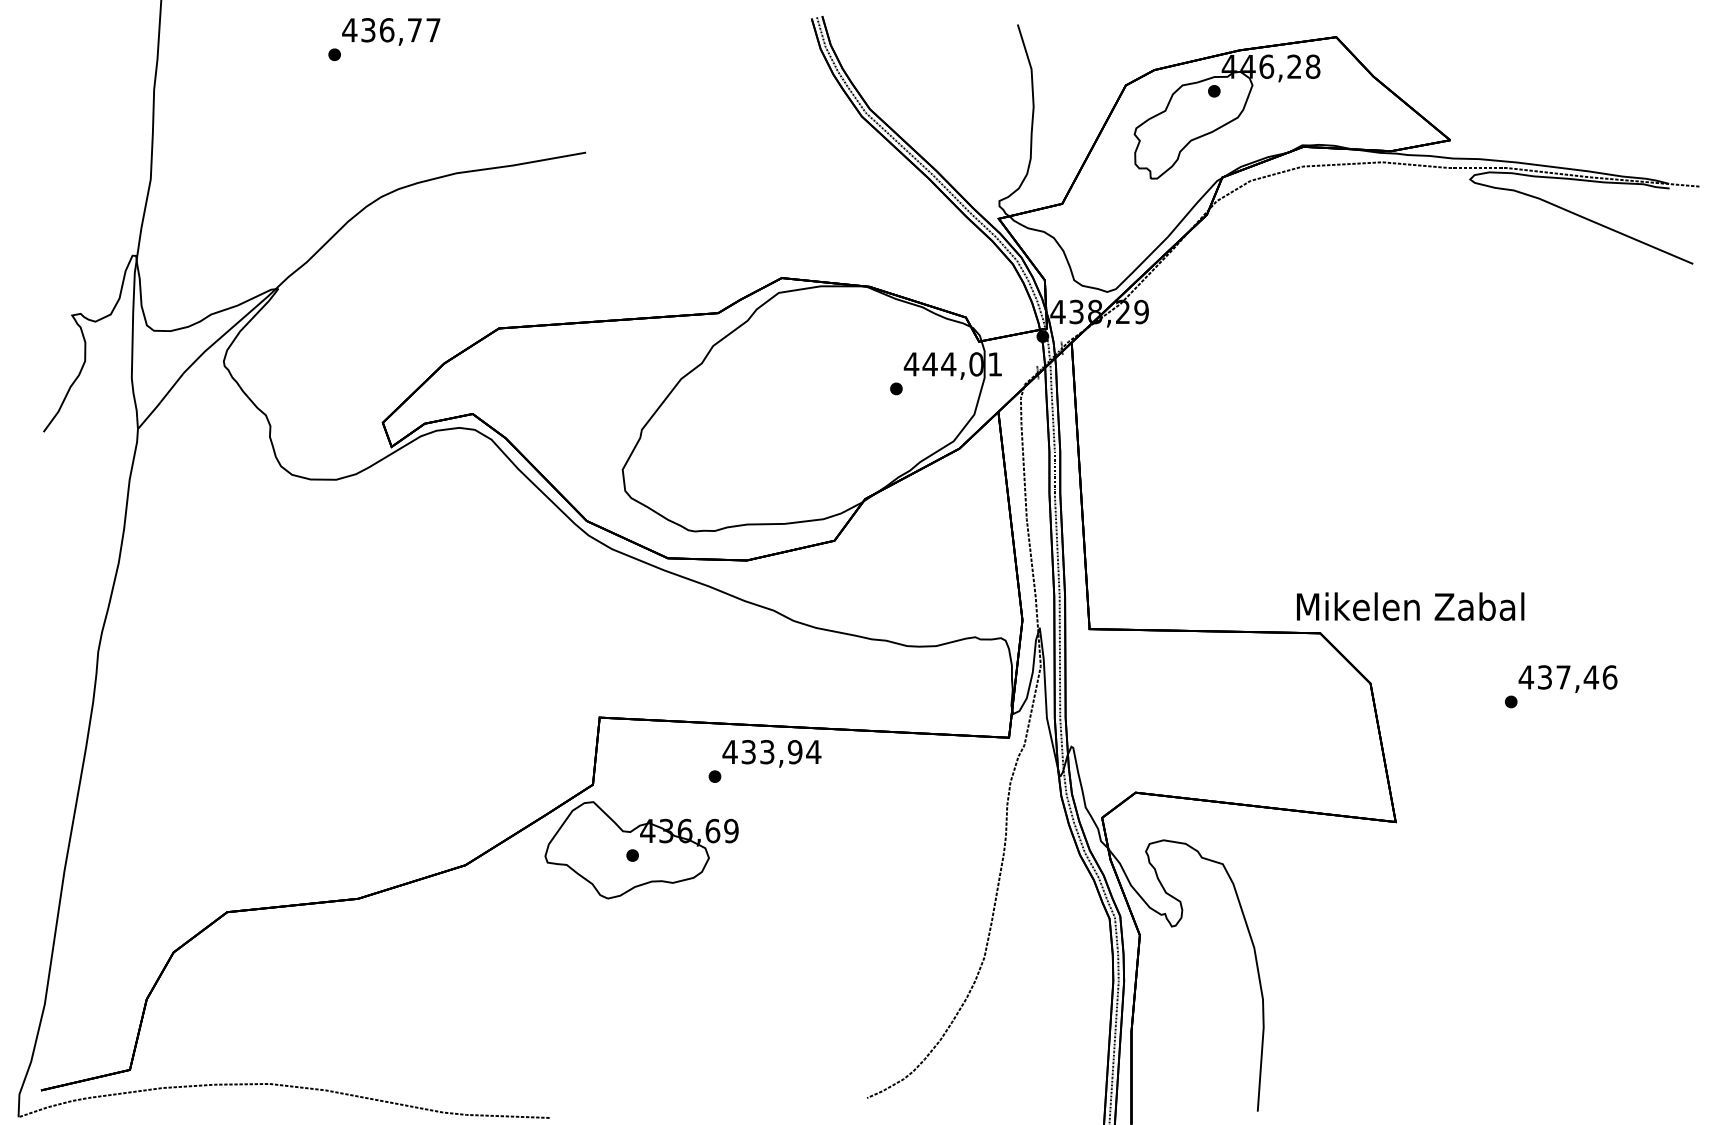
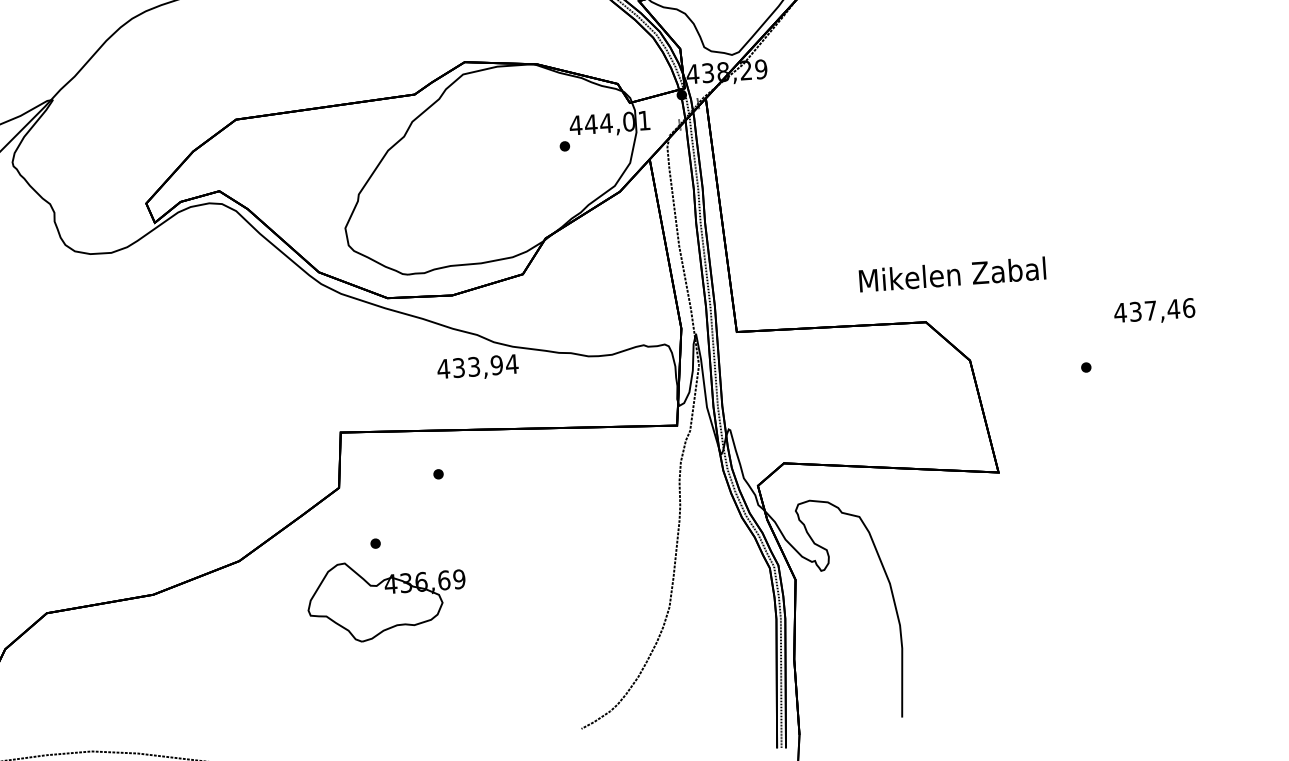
text: (1410, 606) -> (952, 274), moved
text: (1567, 678) -> (1154, 311), moved
text: (771, 753) -> (477, 367), moved
part: (641, 850) -> (386, 600), moved

